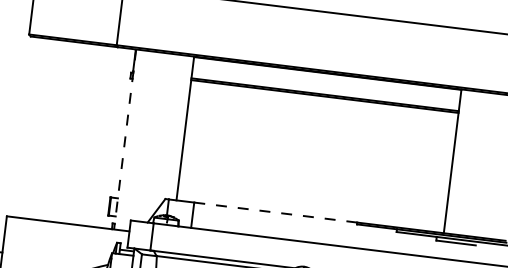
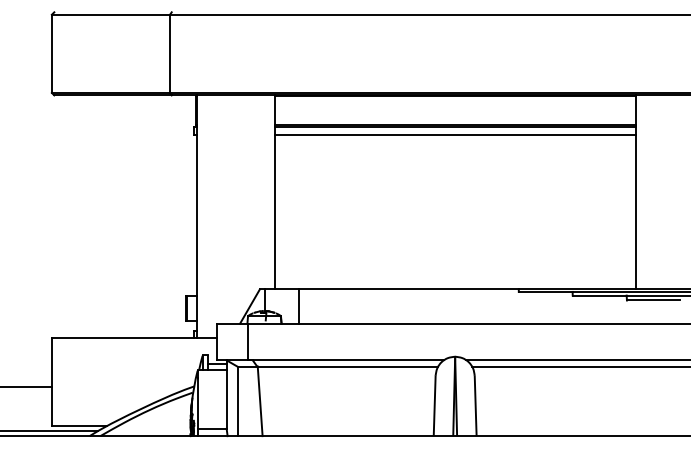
line: (323, 102) -> (454, 135), added
line: (125, 139) -> (196, 217), dashed -> solid
line: (275, 212) -> (408, 289), dashed -> solid

